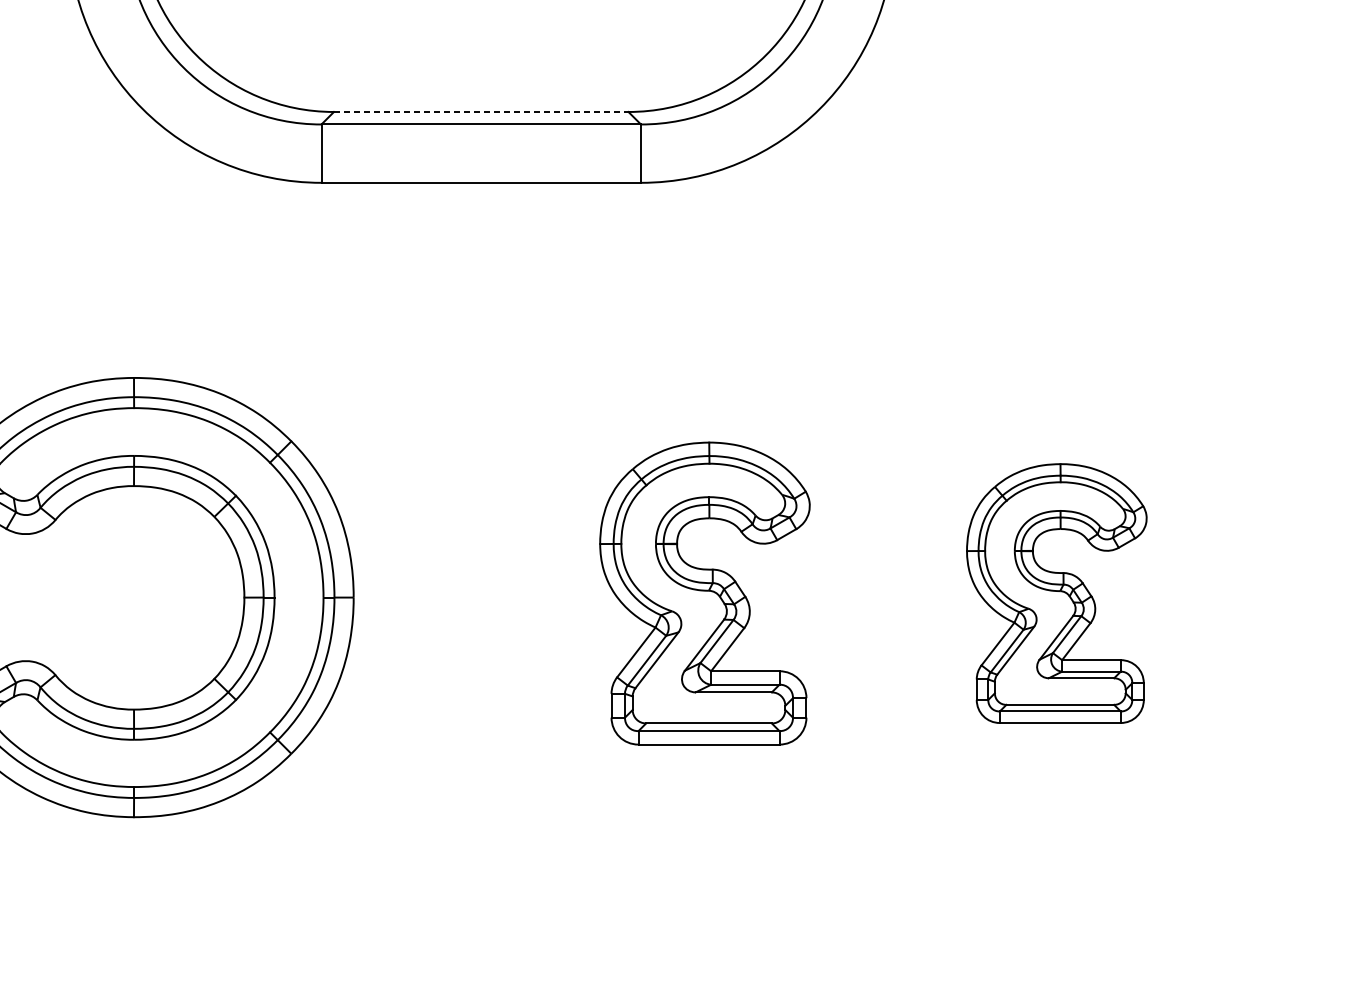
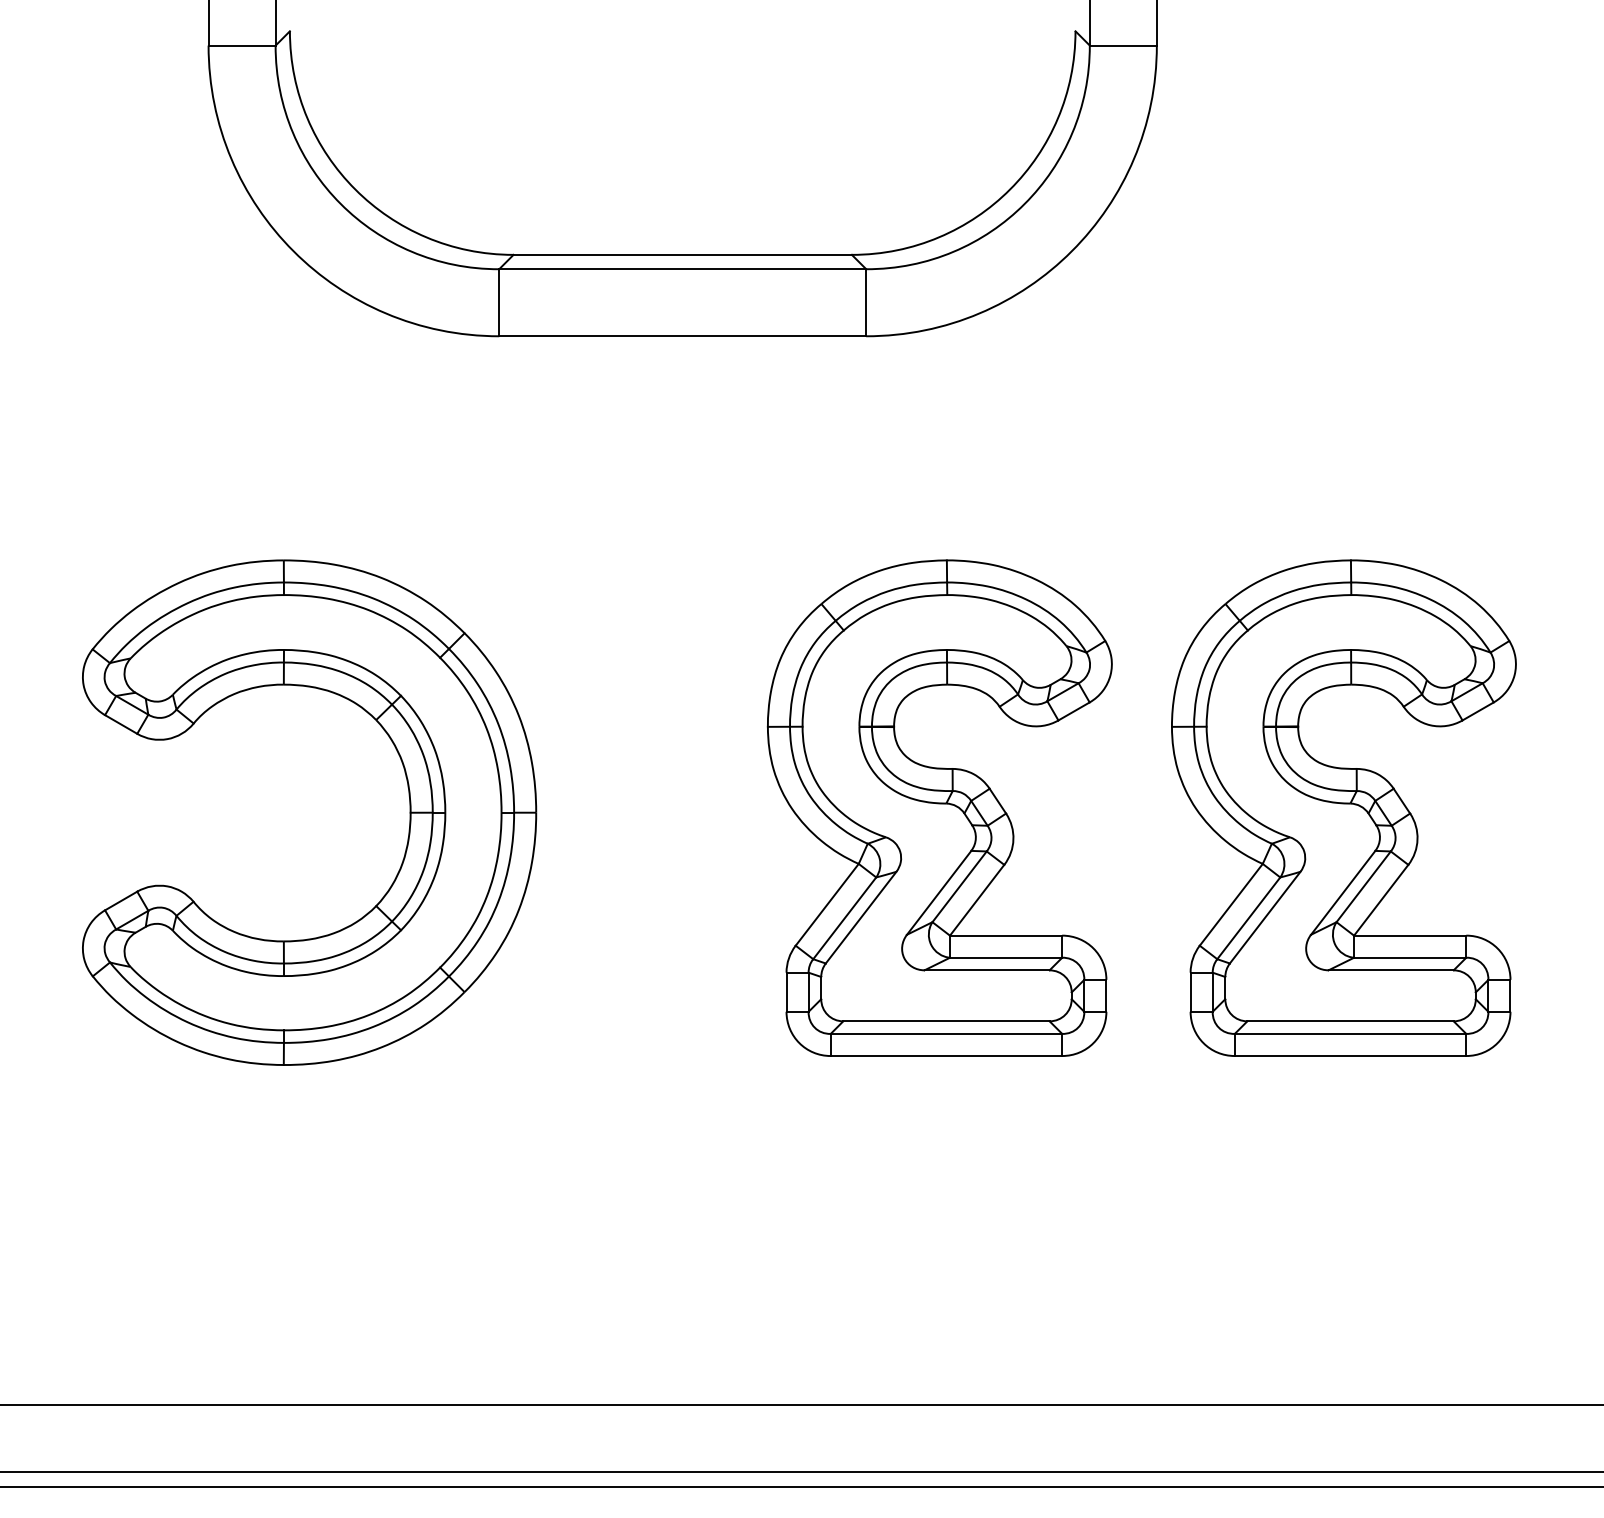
line: (481, 111) -> (683, 254), dashed -> solid
part: (704, 593) -> (939, 807), size x1.43
part: (1056, 593) -> (1343, 807), size x1.67

